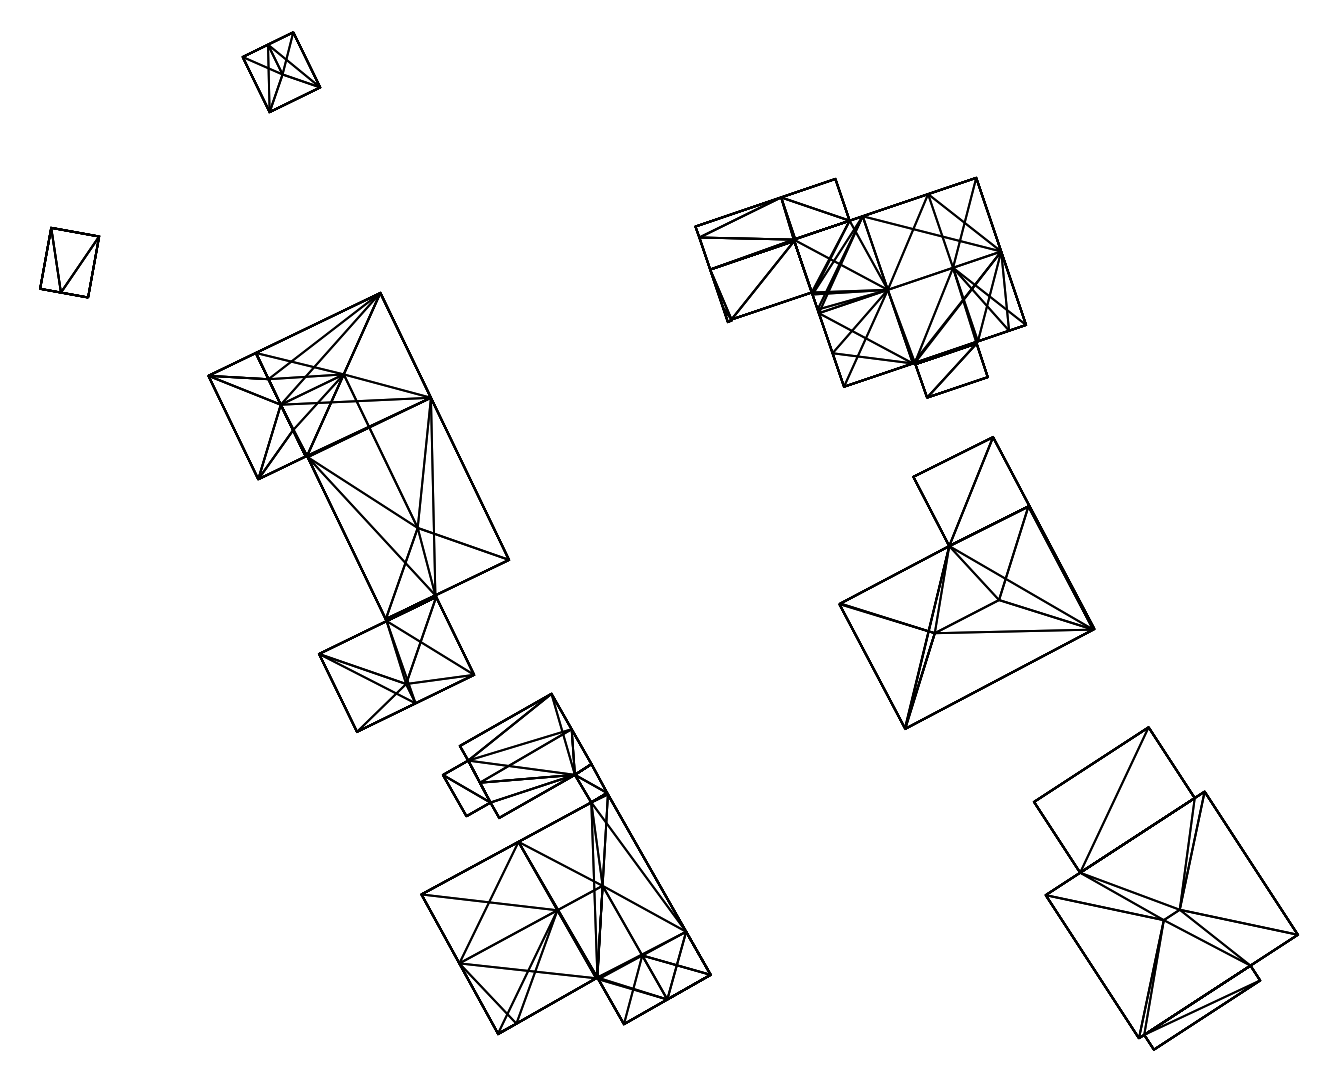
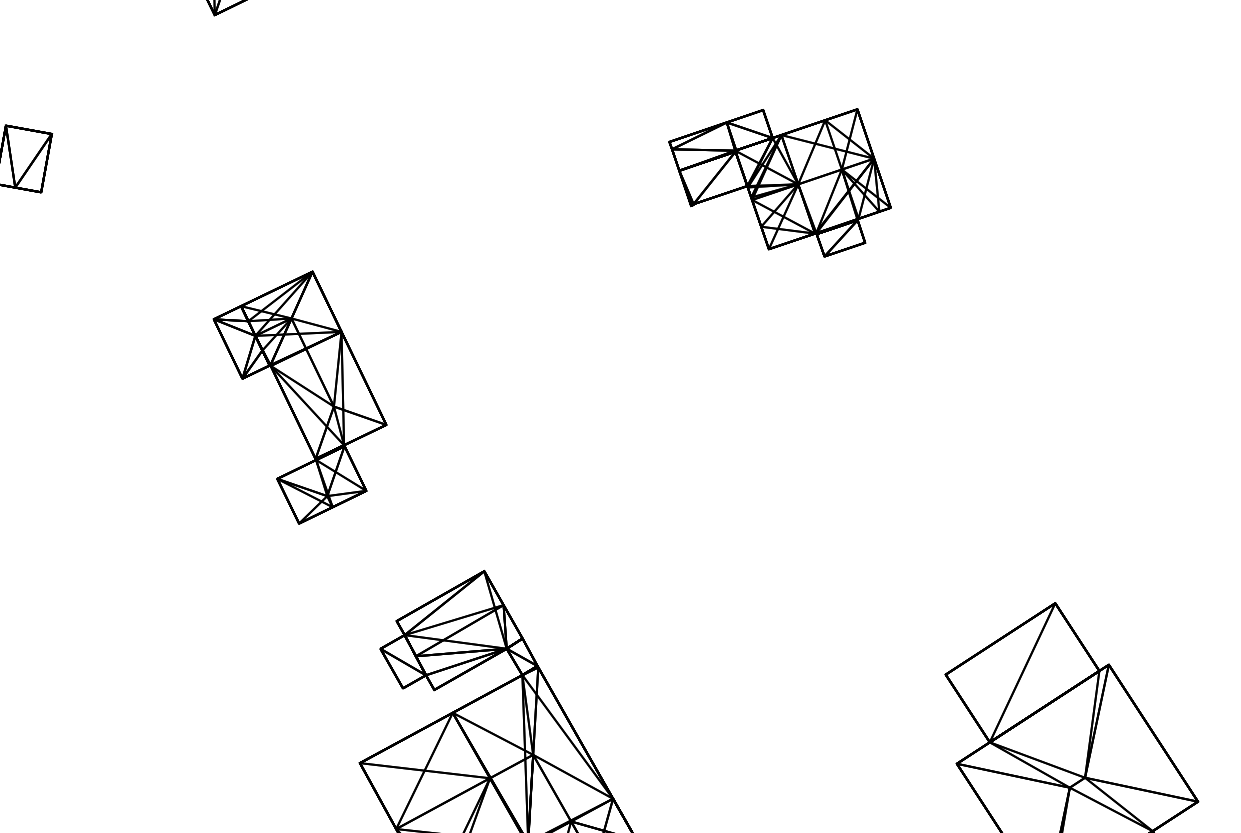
part: (860, 287) -> (779, 182), size x0.7
part: (358, 511) -> (299, 396), size x0.6
part: (966, 582) -> (881, 464), removed

